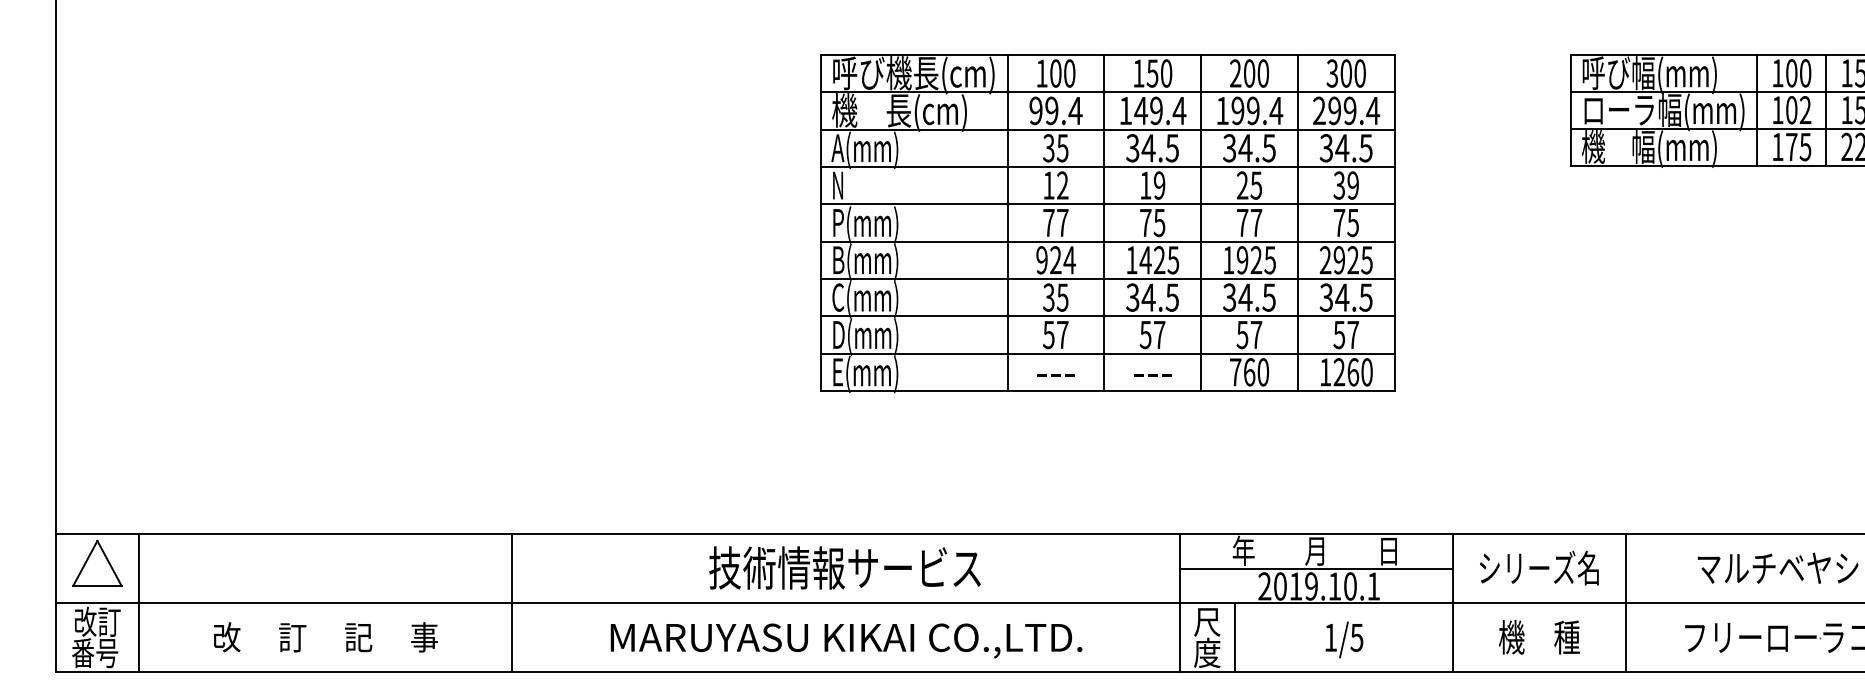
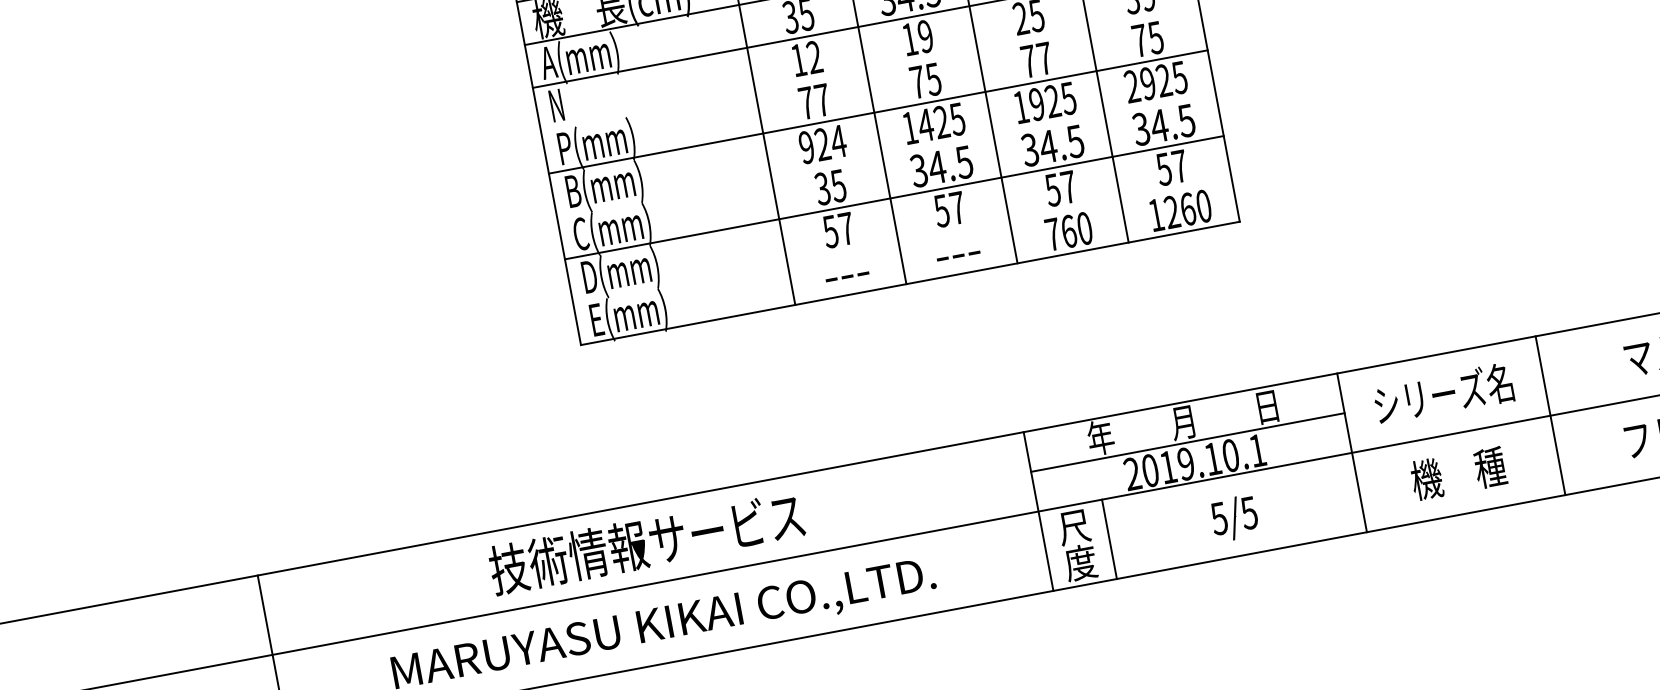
line: (1107, 204) -> (869, 69), removed
line: (1107, 278) -> (885, 154), removed
line: (1107, 353) -> (901, 240), removed
text: (1330, 637) -> (1218, 518), 1/5 -> 5/5

